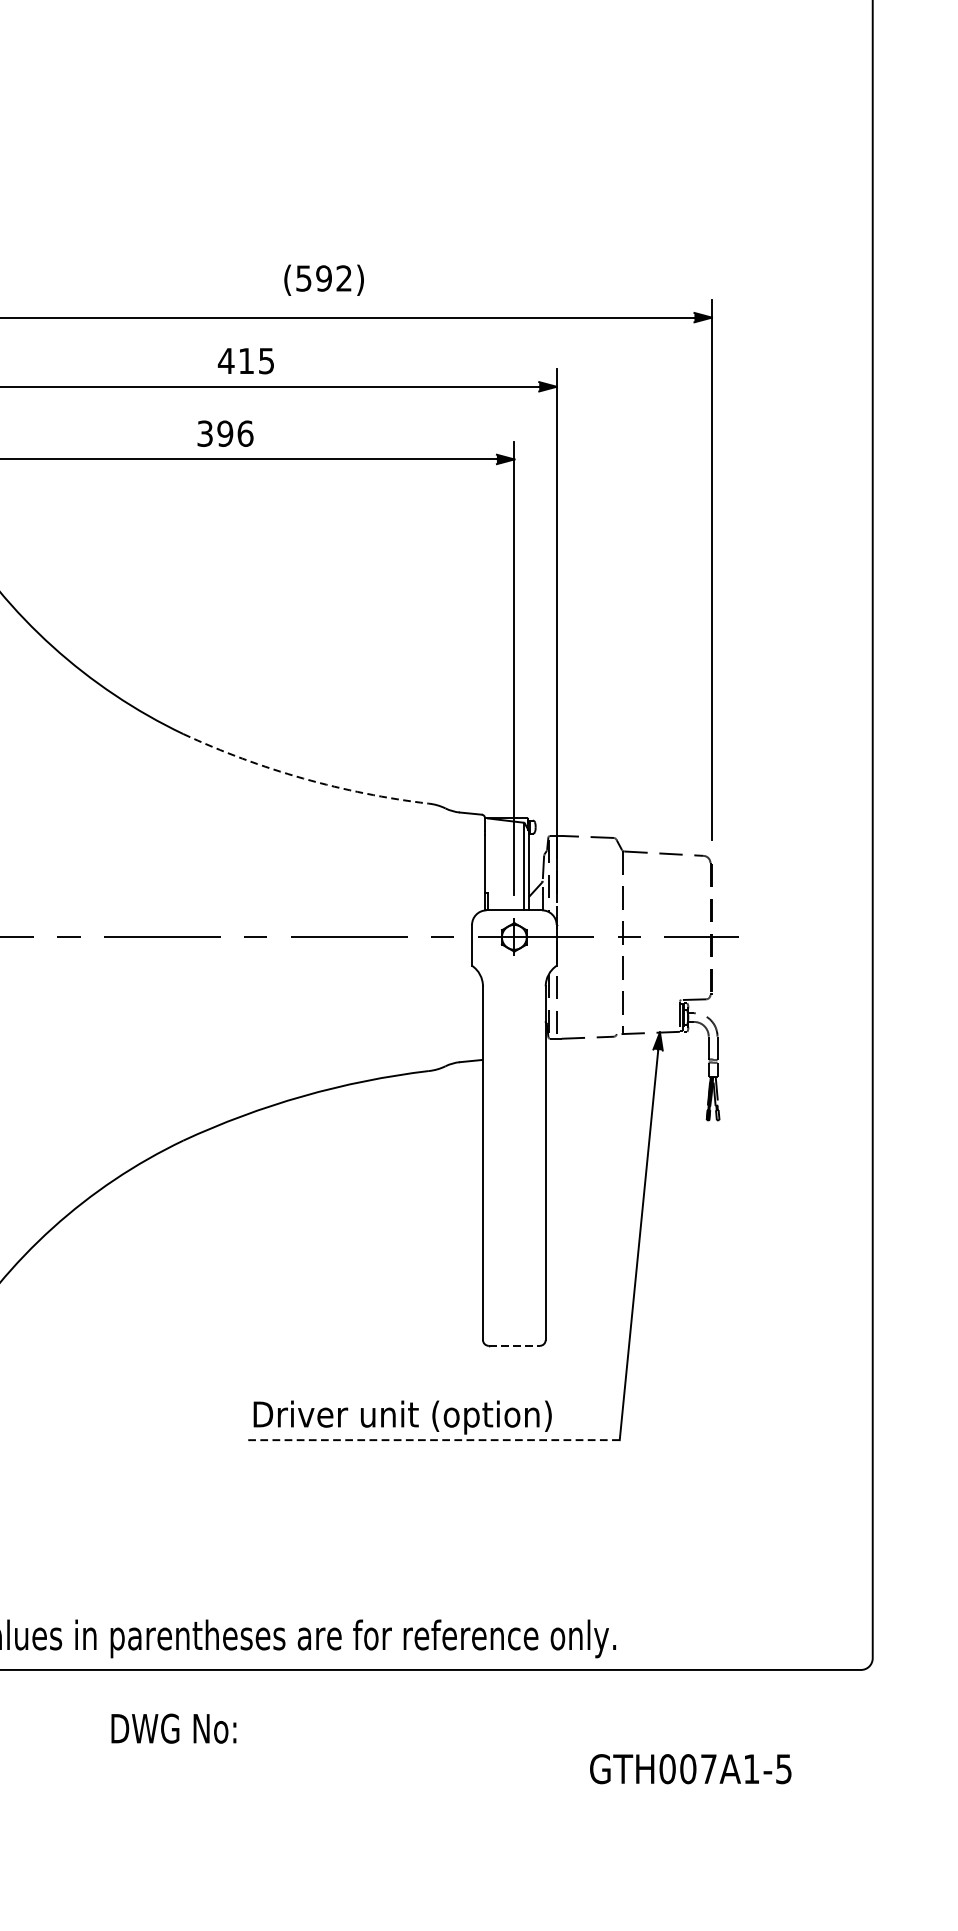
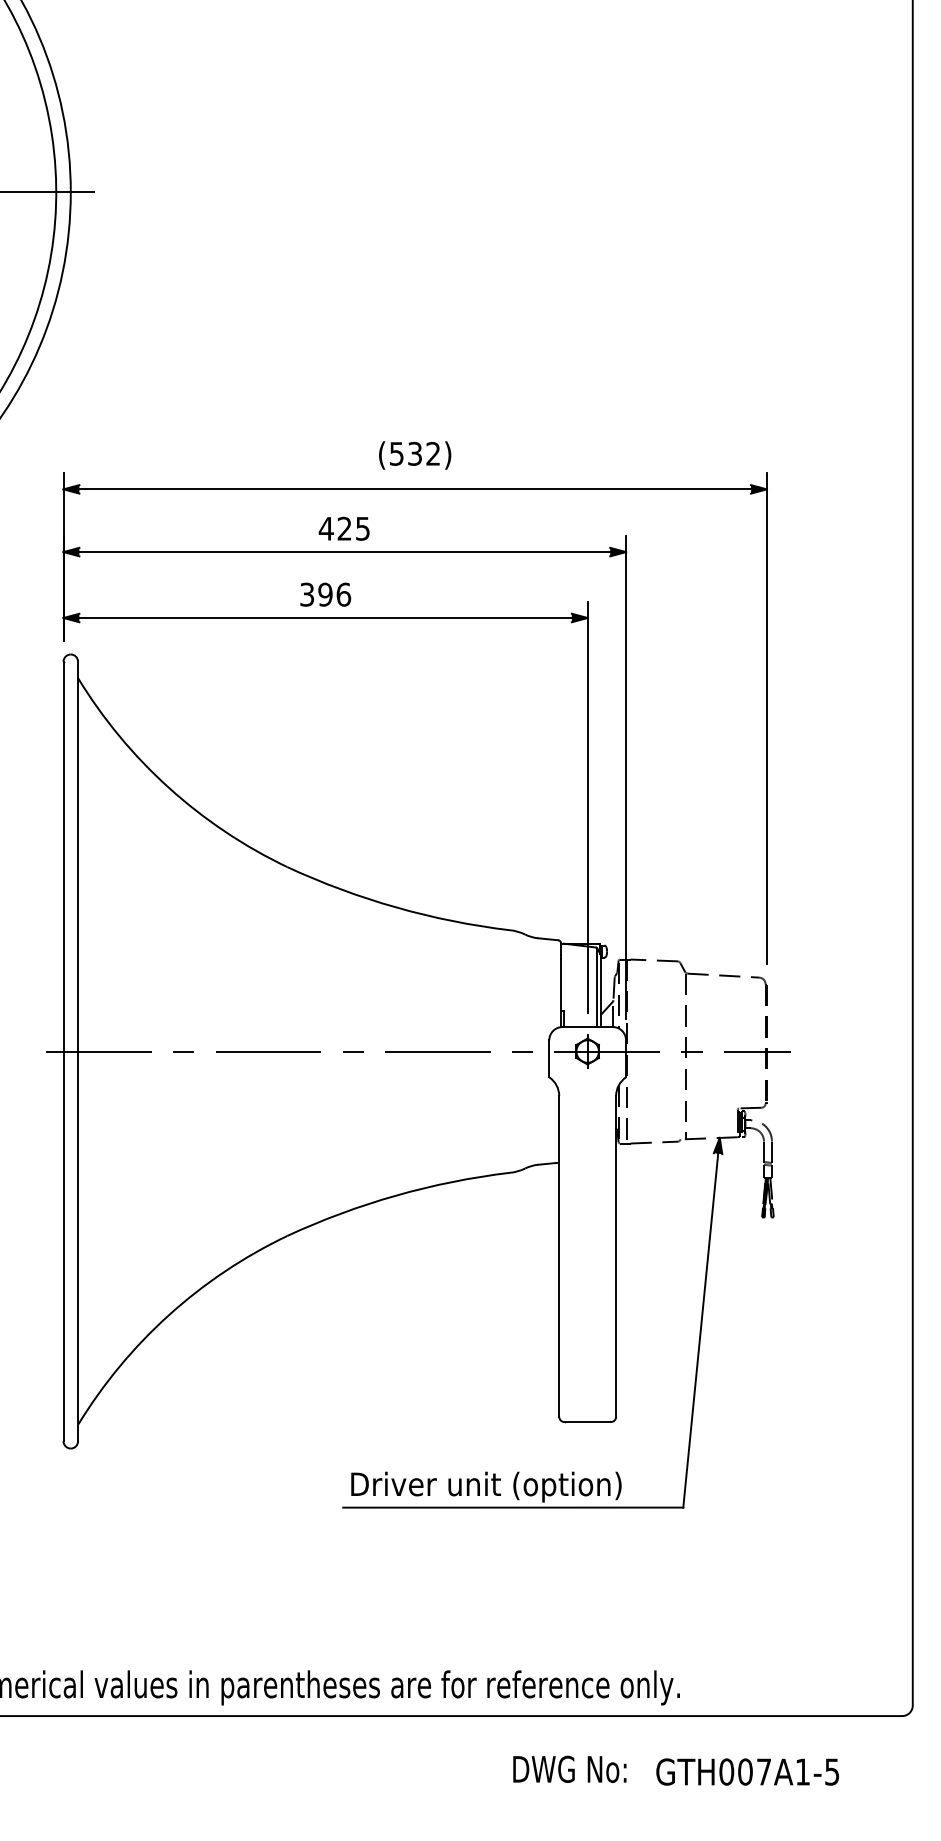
text: (323, 278) -> (414, 453), (592) -> (532)
text: (246, 360) -> (344, 528), 415 -> 425
arc: (303, 778) -> (396, 907), dashed -> solid
line: (515, 1346) -> (588, 1422), dashed -> solid
line: (431, 1440) -> (512, 1507), dashed -> solid
text: (173, 1727) -> (569, 1768), moved
text: (690, 1768) -> (747, 1771), moved

